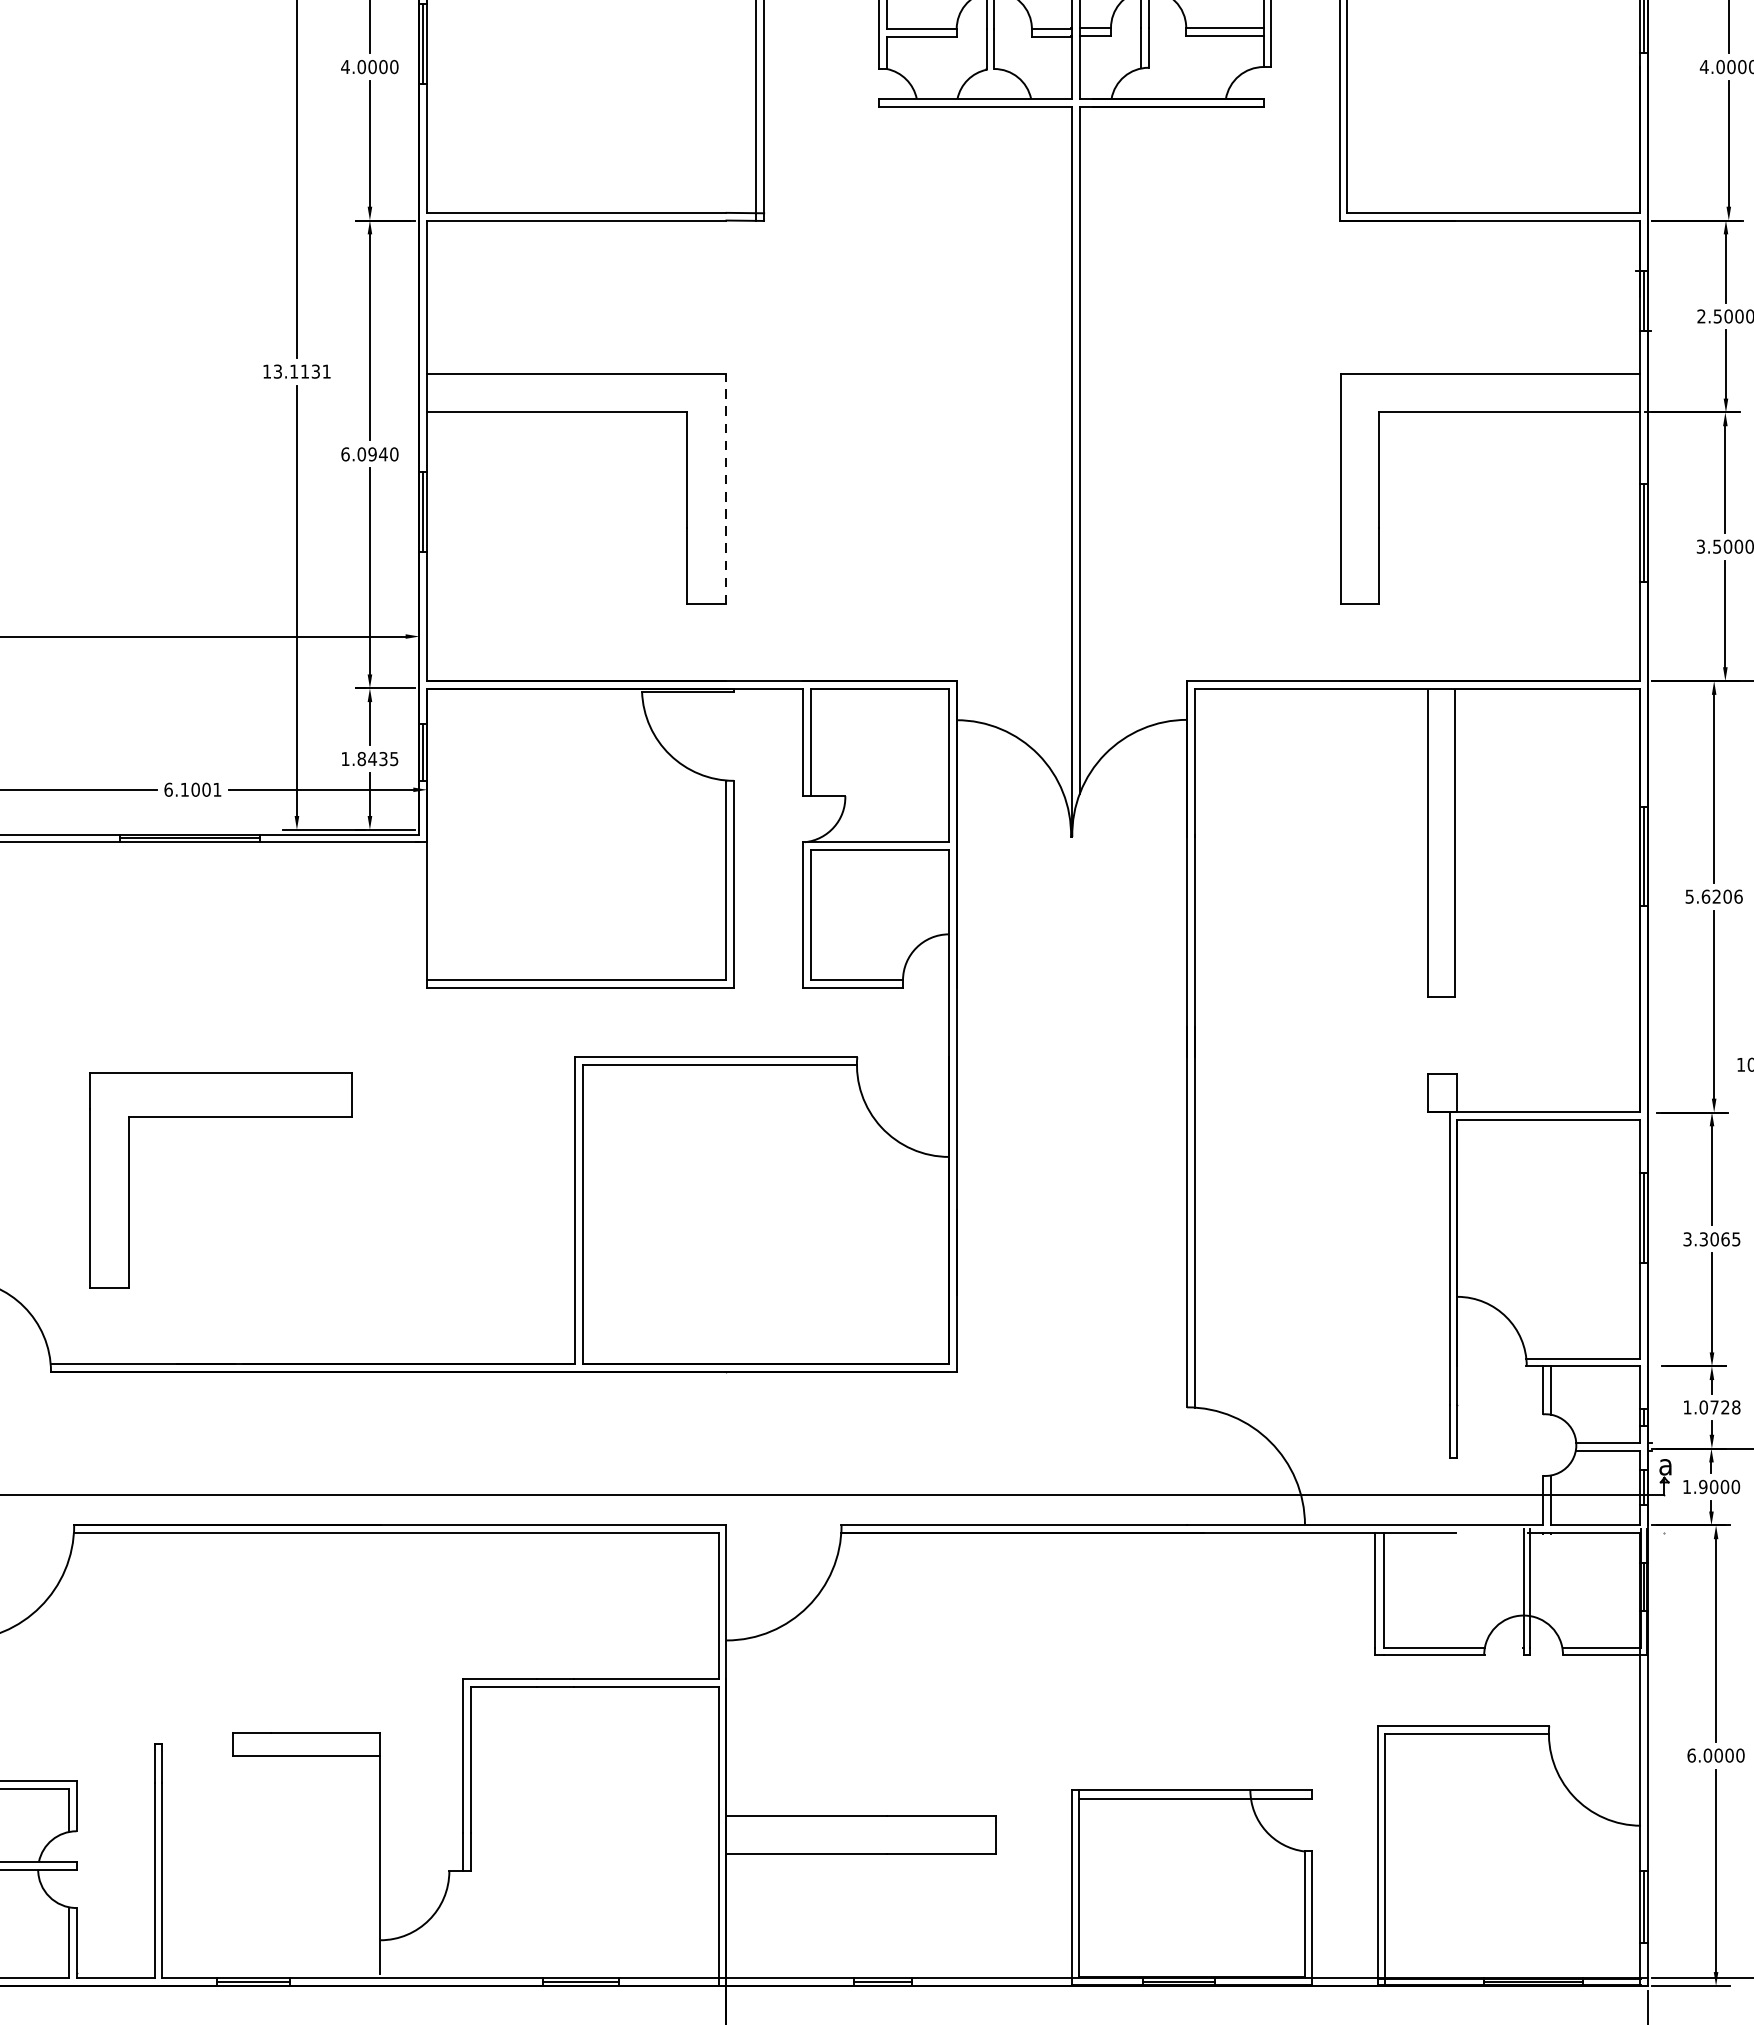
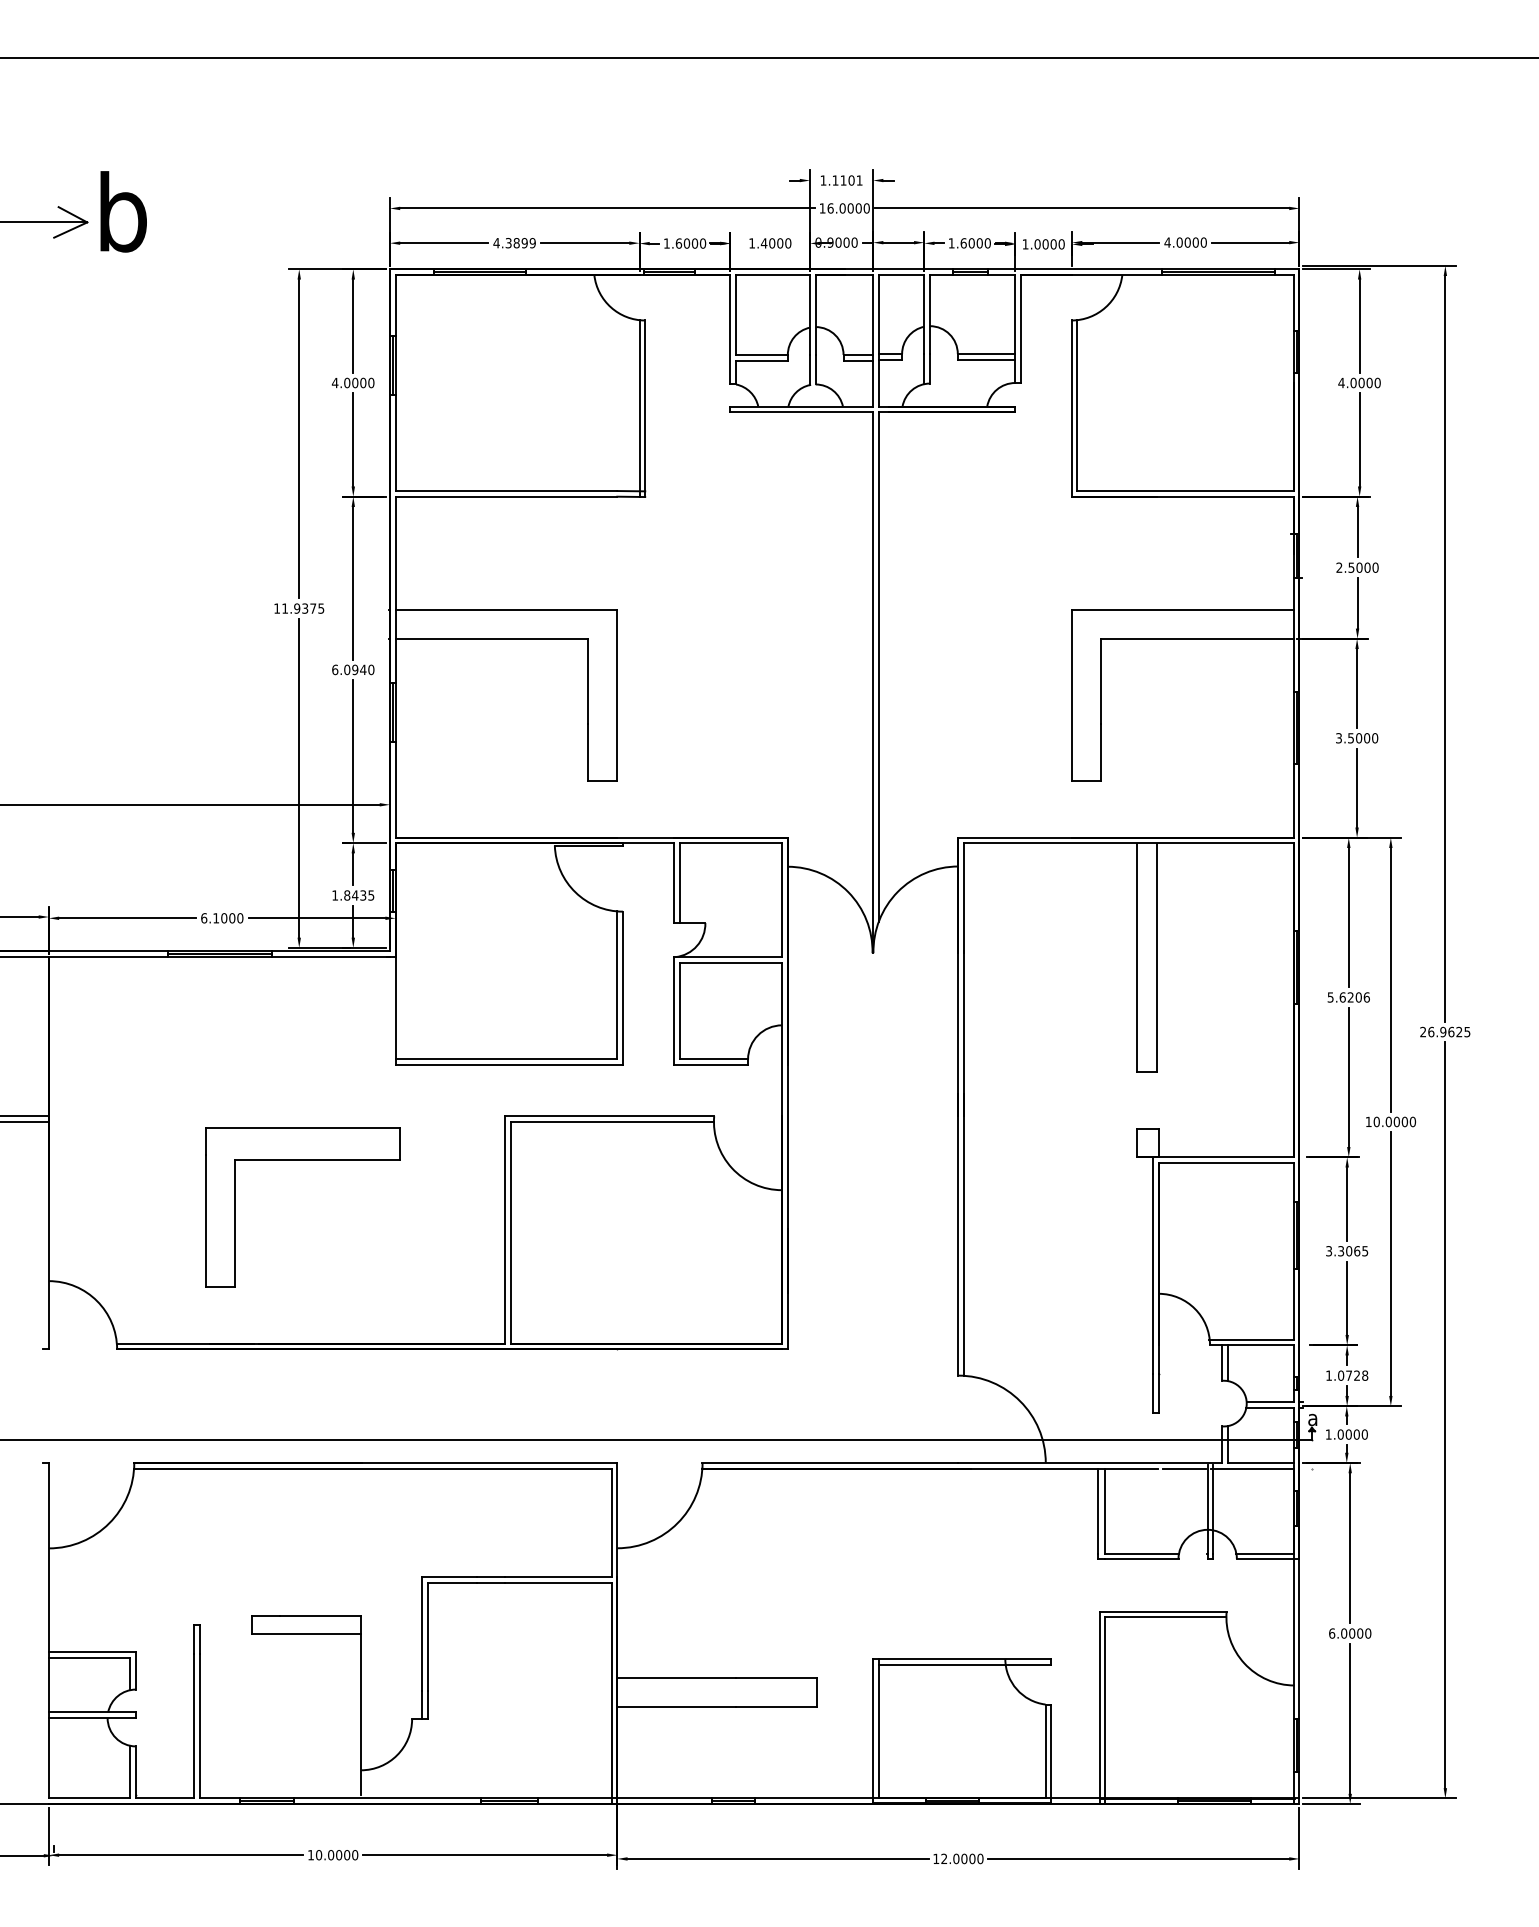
text: (302, 371) -> (303, 608), 13.1131 -> 11.9375
line: (725, 488) -> (616, 695), dashed -> solid
text: (217, 790) -> (240, 918), 6.1001 -> 6.1000
part: (220, 1116) -> (302, 1160), moved
text: (1702, 1486) -> (1340, 1434), 1.9000 -> 1.0000
line: (1490, 1532) -> (1183, 1468), added

